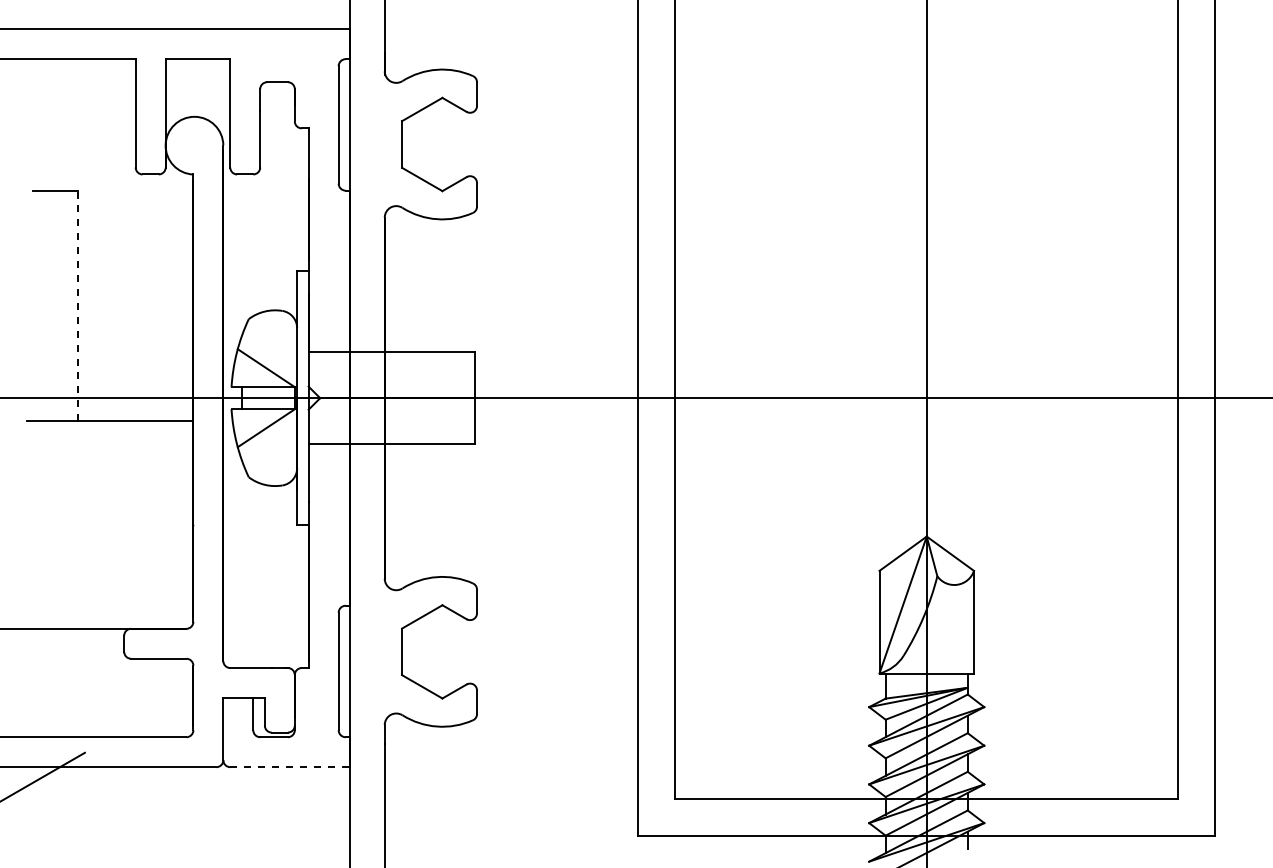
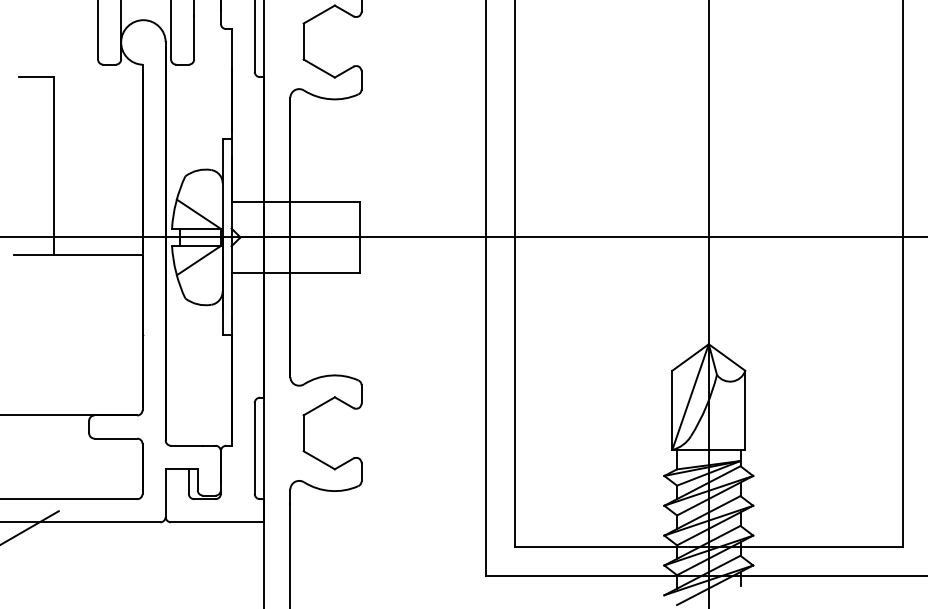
line: (78, 305) -> (53, 165), dashed -> solid
line: (290, 767) -> (217, 522), dashed -> solid

